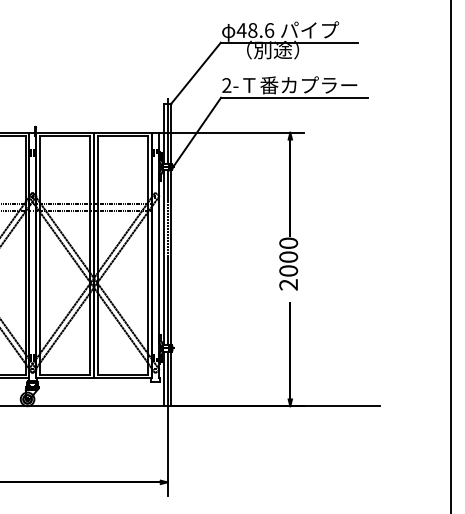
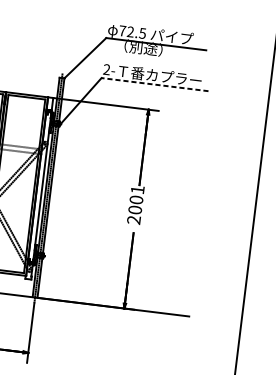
text: (255, 30) -> (132, 32), 48.6 -> 72.5
line: (294, 97) -> (154, 84), solid -> dashed
text: (288, 242) -> (137, 189), 2000 -> 2001

